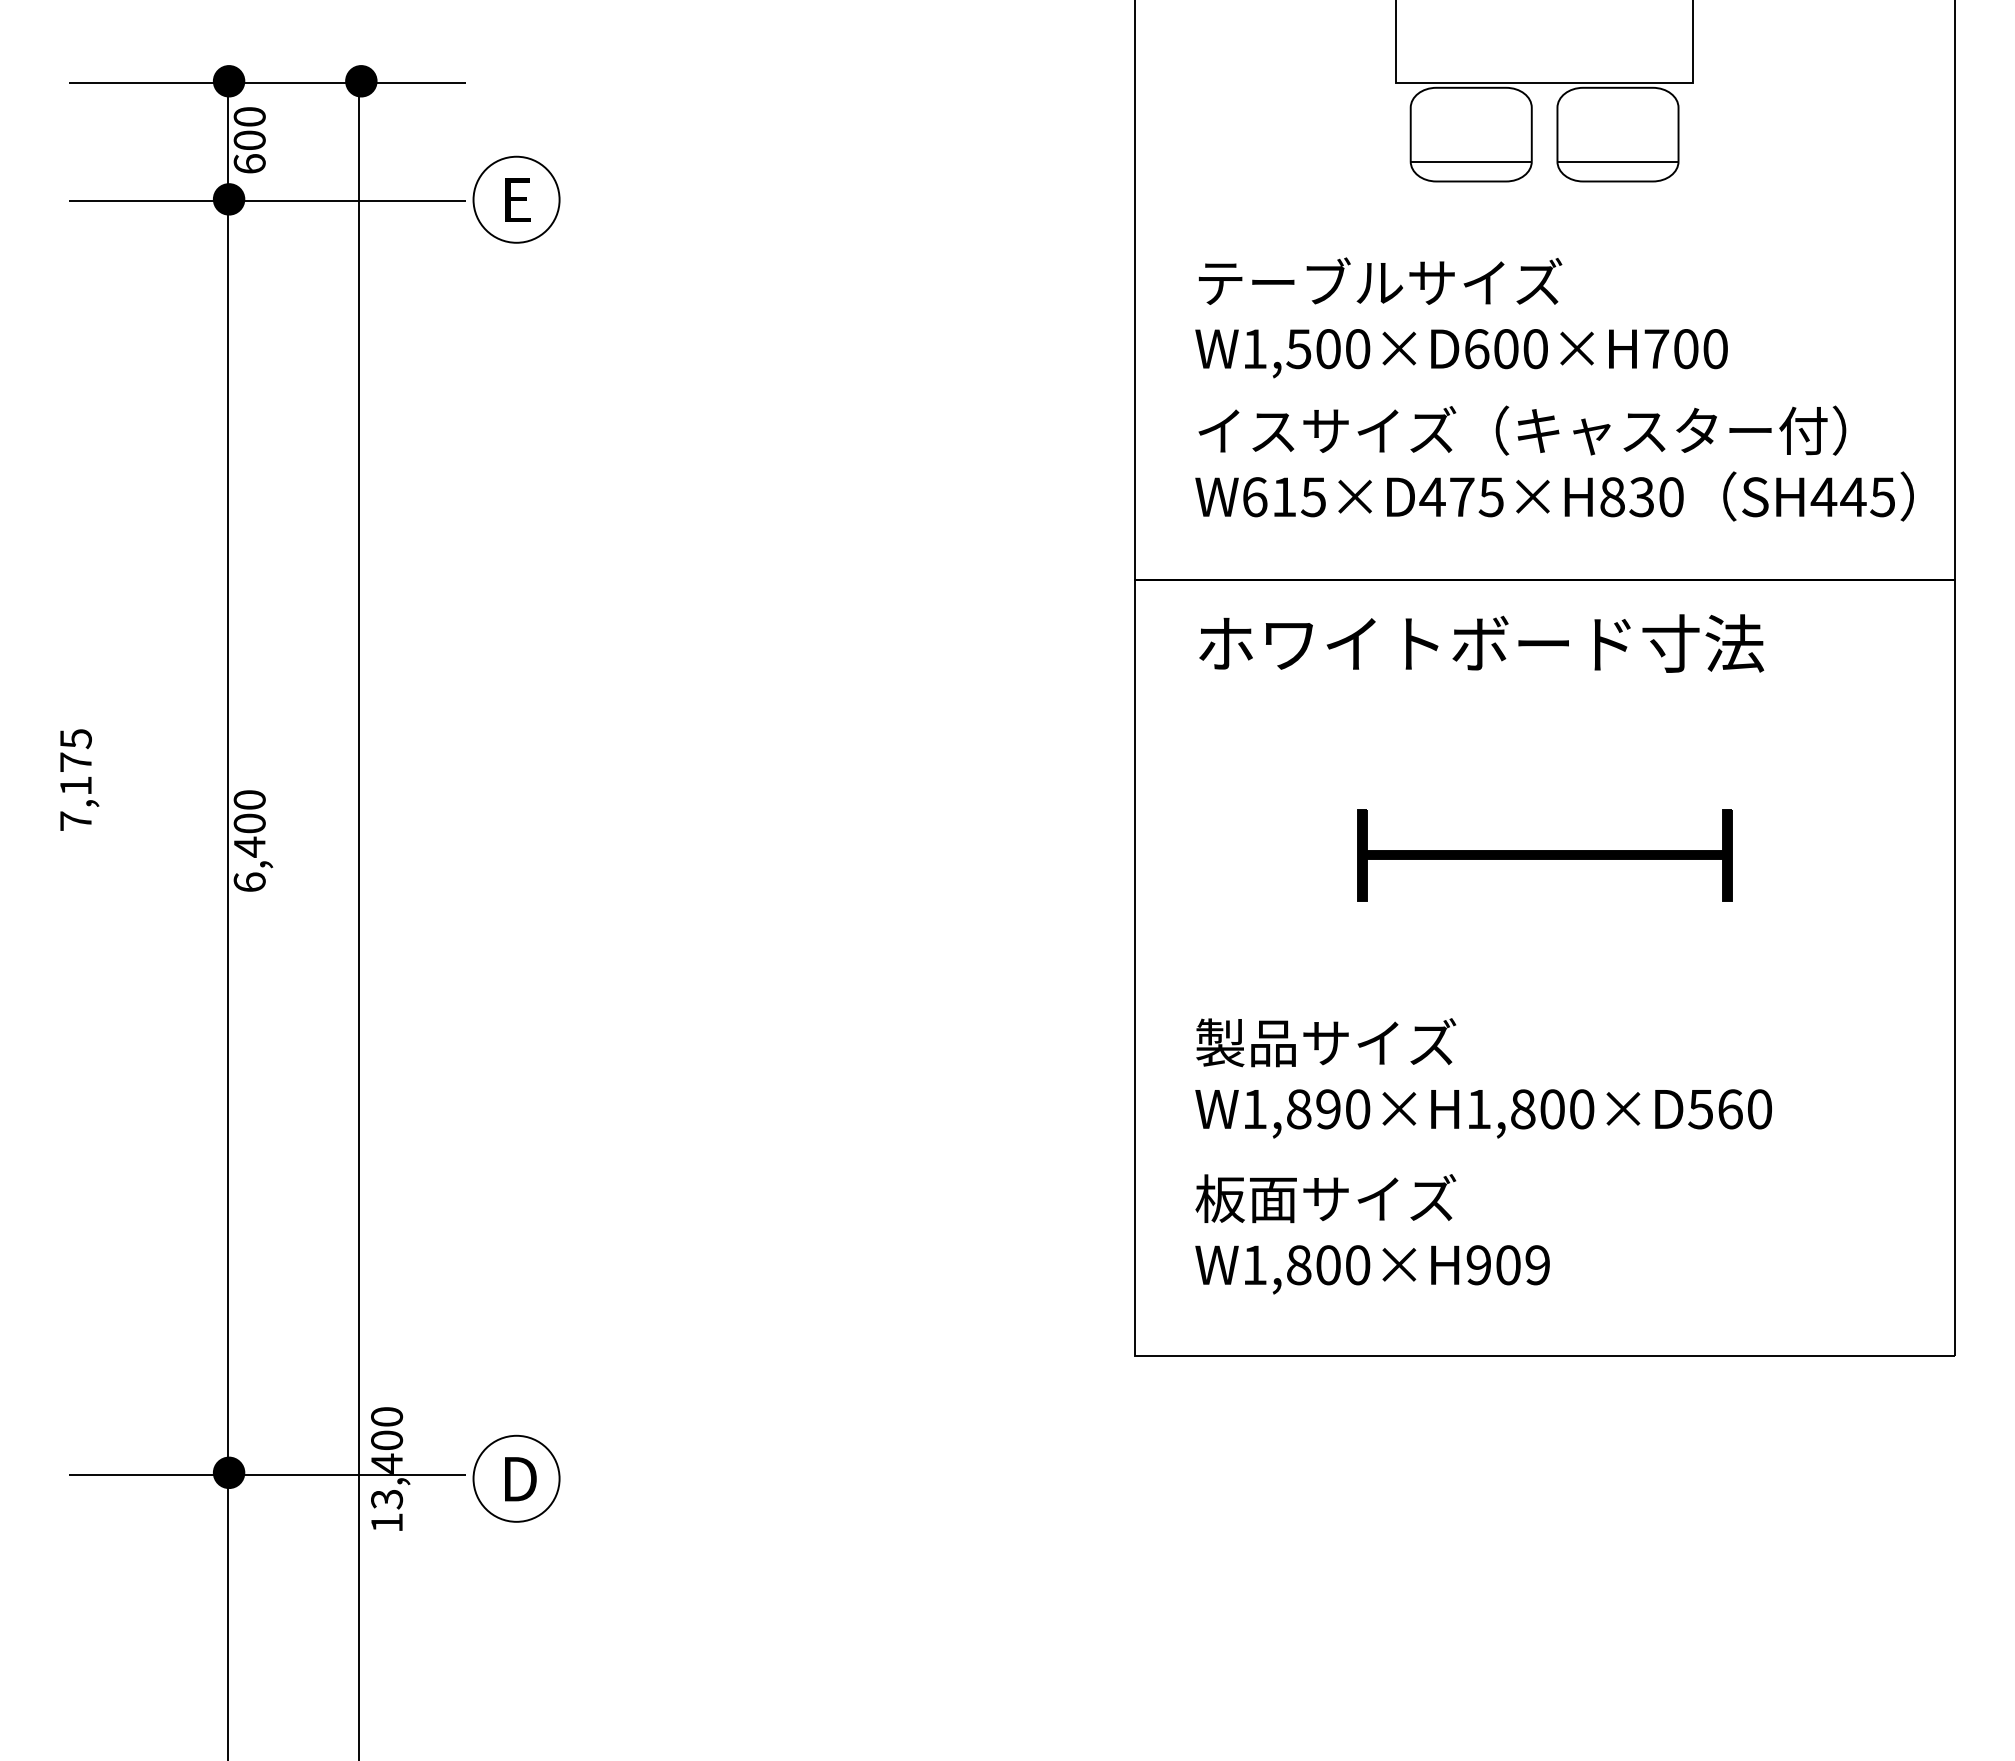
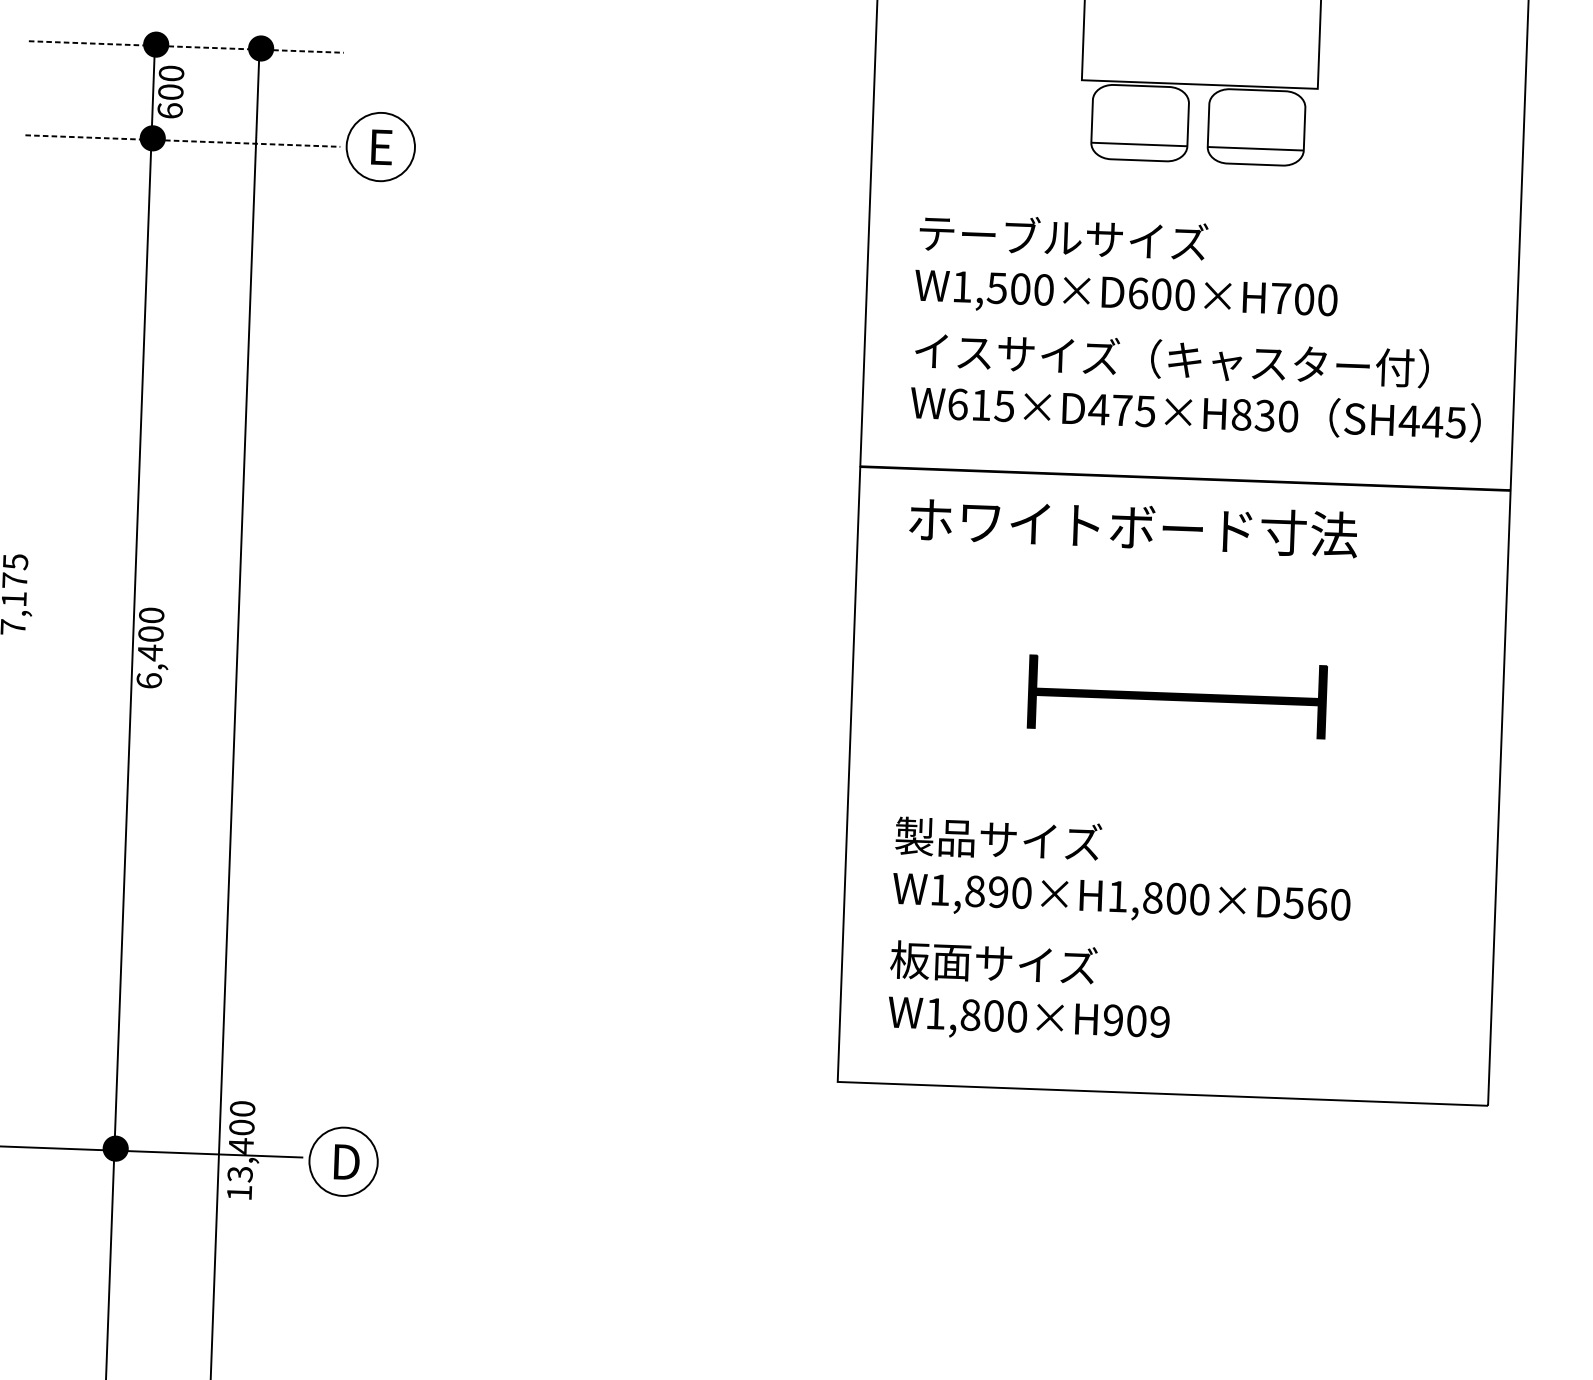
line: (267, 82) -> (186, 46), solid -> dashed
line: (267, 201) -> (183, 141), solid -> dashed

